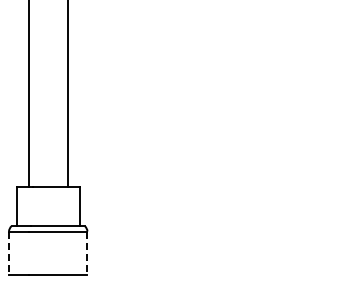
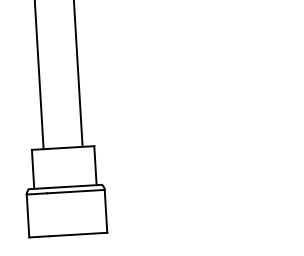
line: (8, 253) -> (27, 216), dashed -> solid
line: (87, 253) -> (106, 211), dashed -> solid

